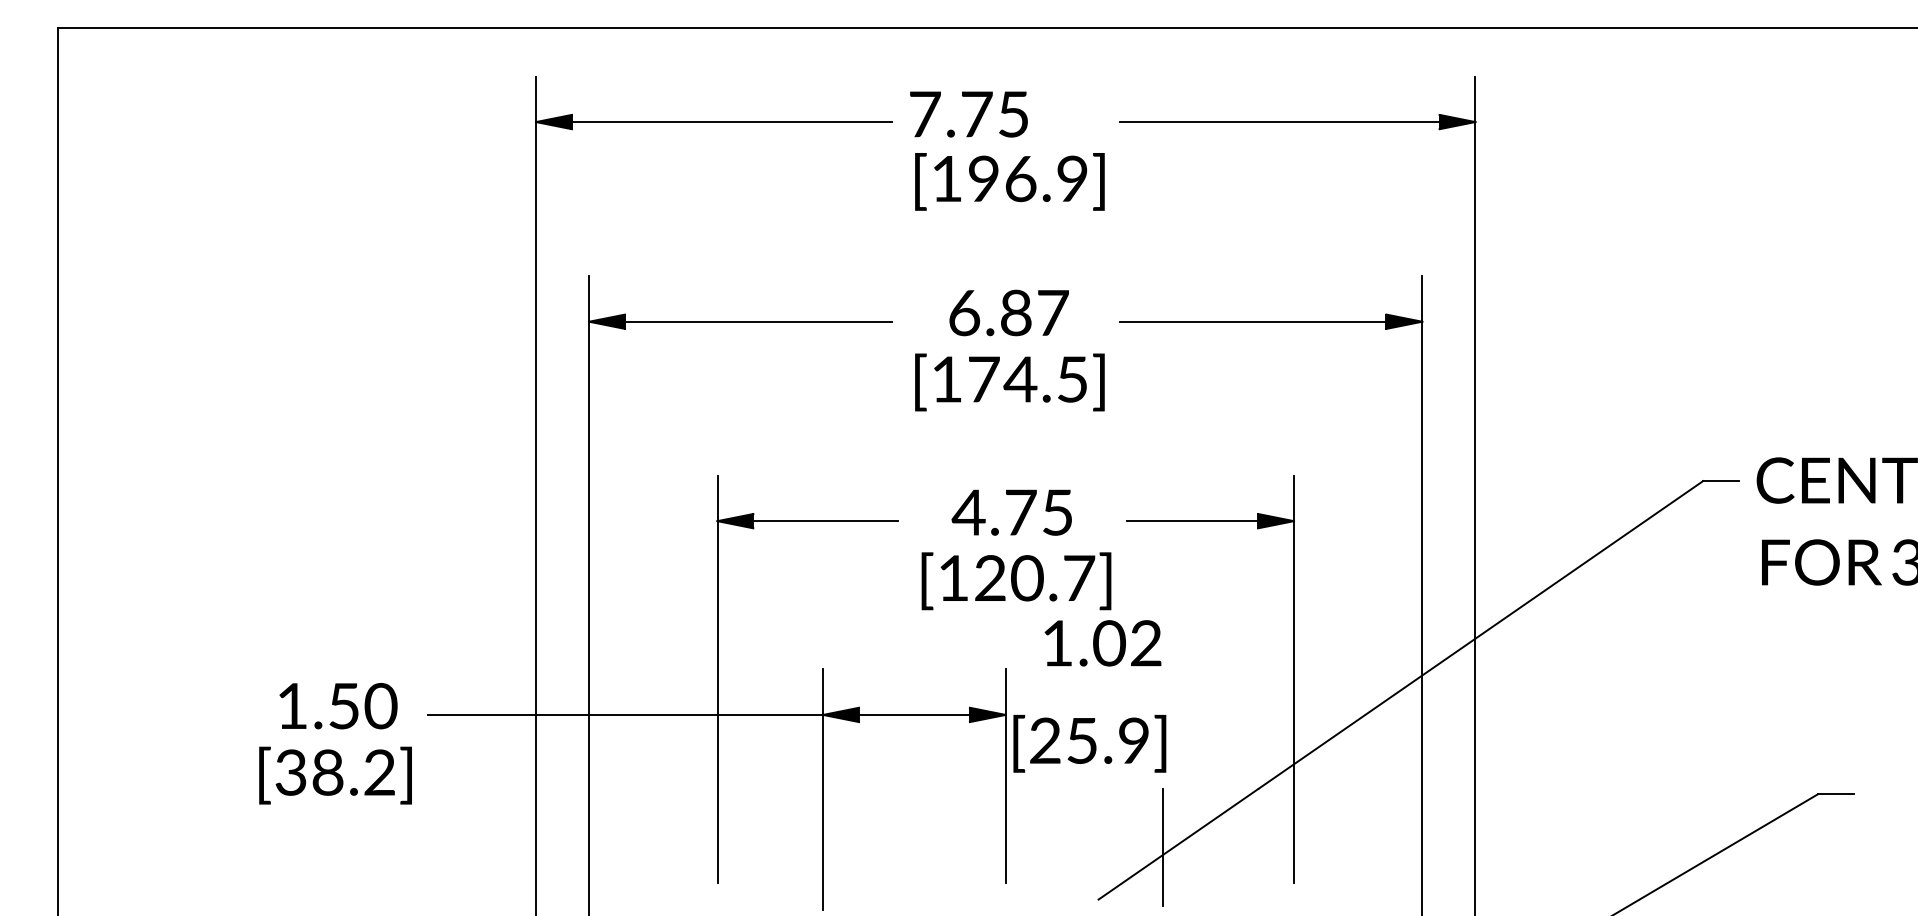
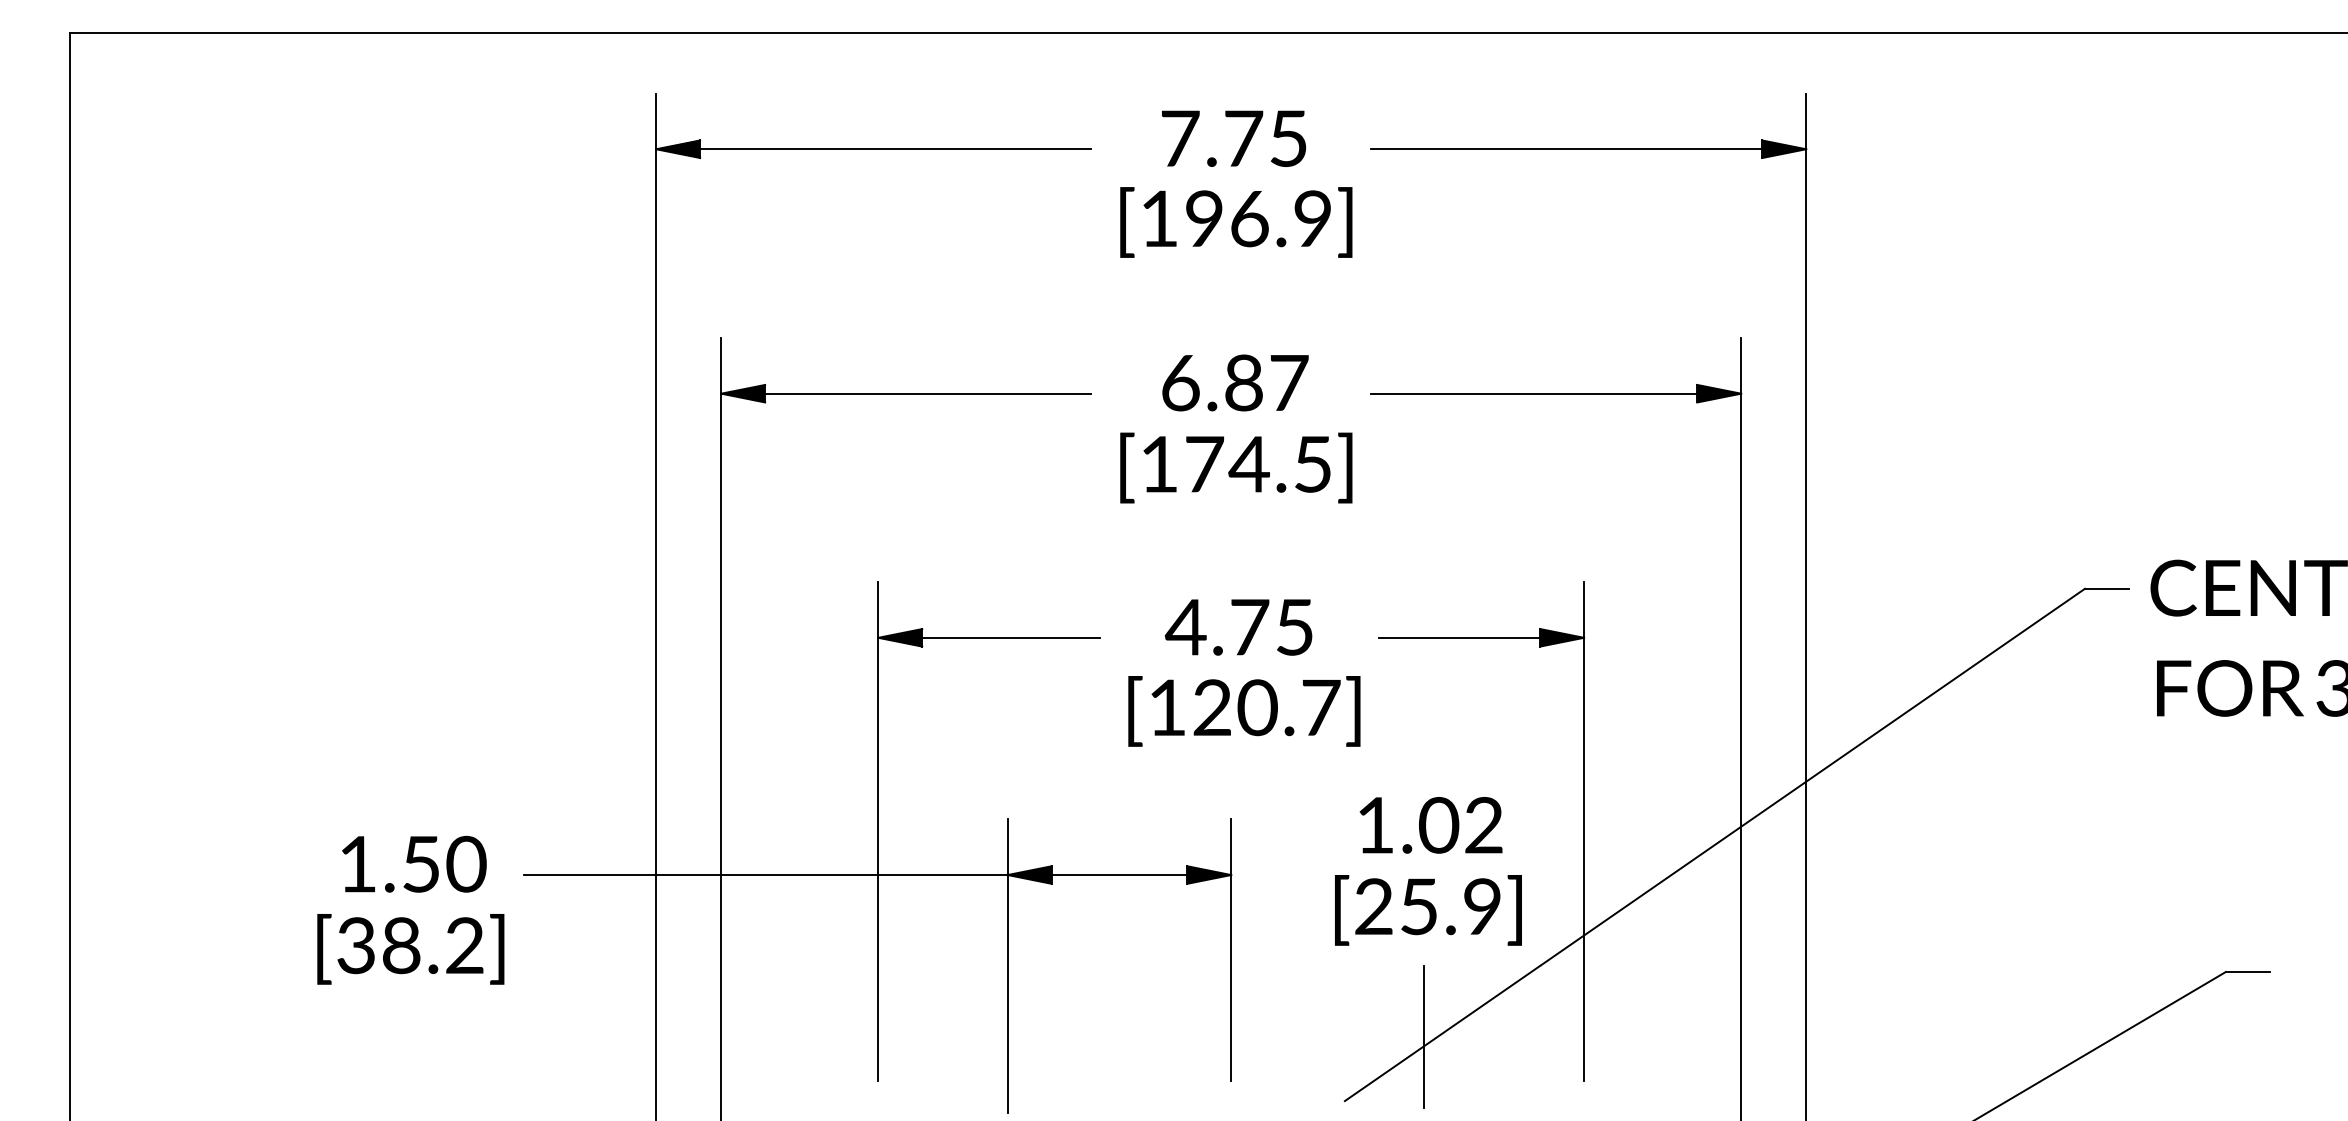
text: (968, 114) -> (1233, 138), moved
text: (1102, 643) -> (1430, 825), moved
text: (1089, 743) -> (1428, 910), moved

